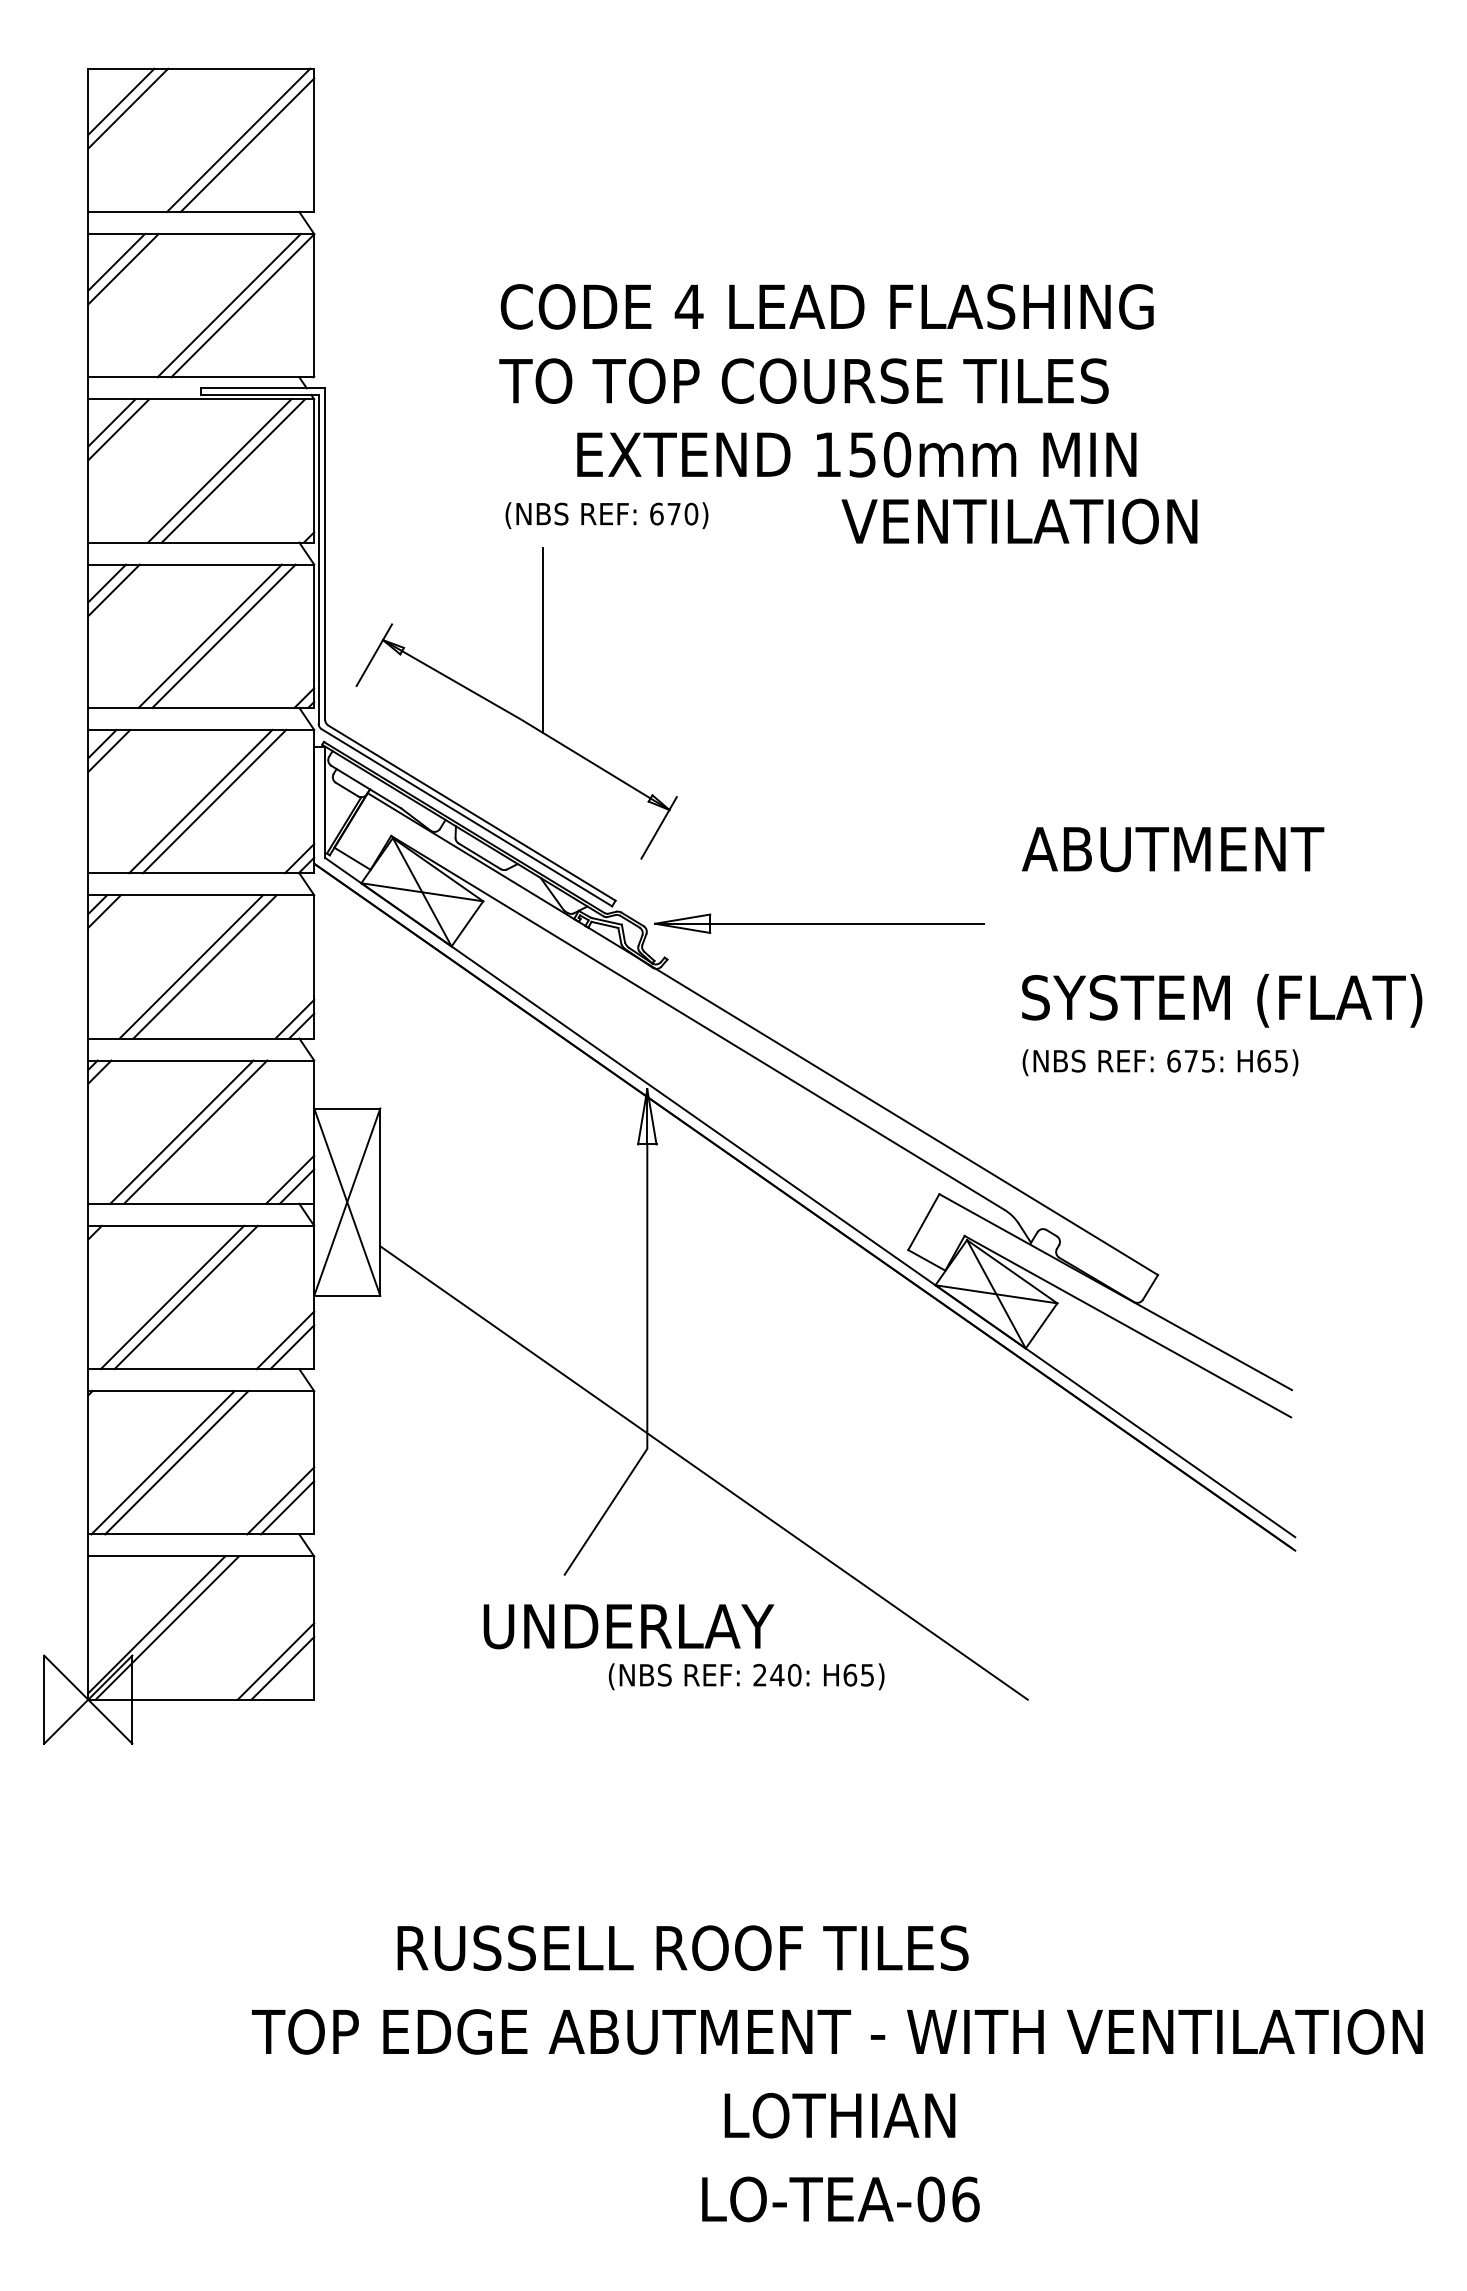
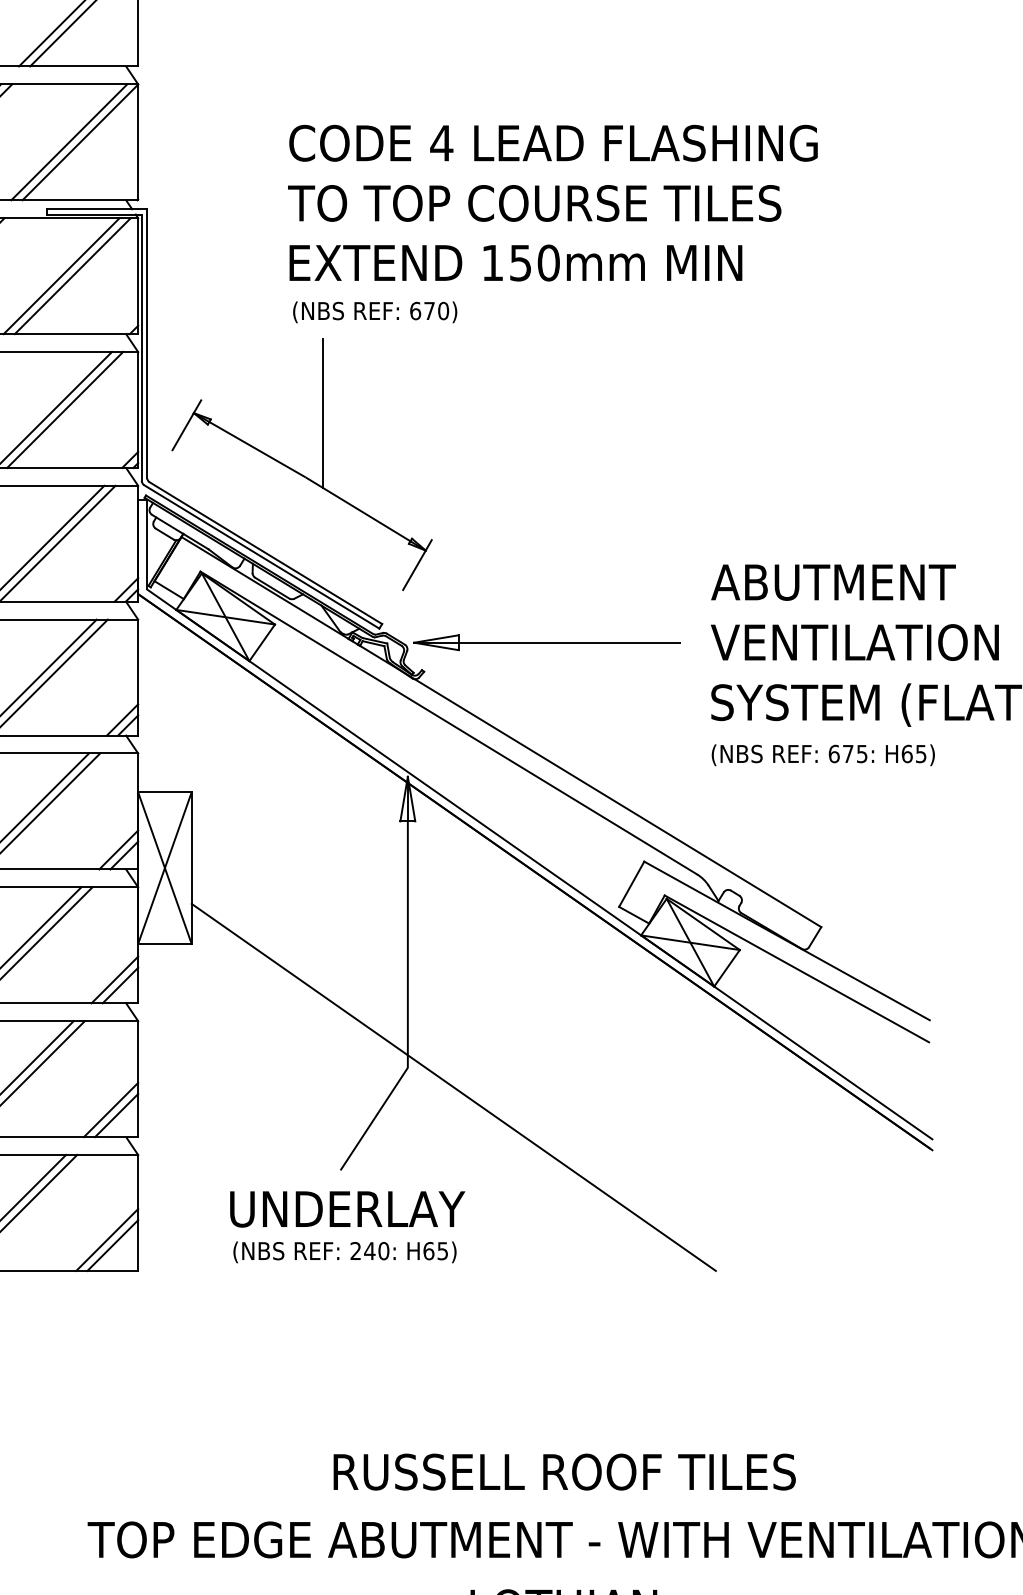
text: (856, 454) -> (515, 262), moved
text: (1019, 521) -> (854, 642), moved
text: (628, 1626) -> (347, 1209), moved
text: (746, 1676) -> (344, 1252), moved
text: (682, 1947) -> (564, 1471), moved

